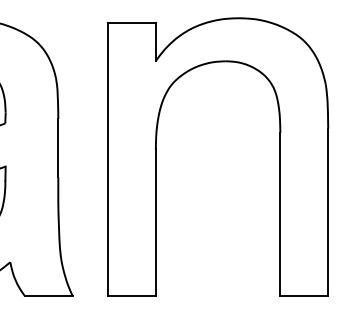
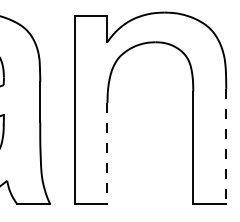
line: (328, 212) -> (226, 146), solid -> dashed
line: (155, 224) -> (107, 154), solid -> dashed

